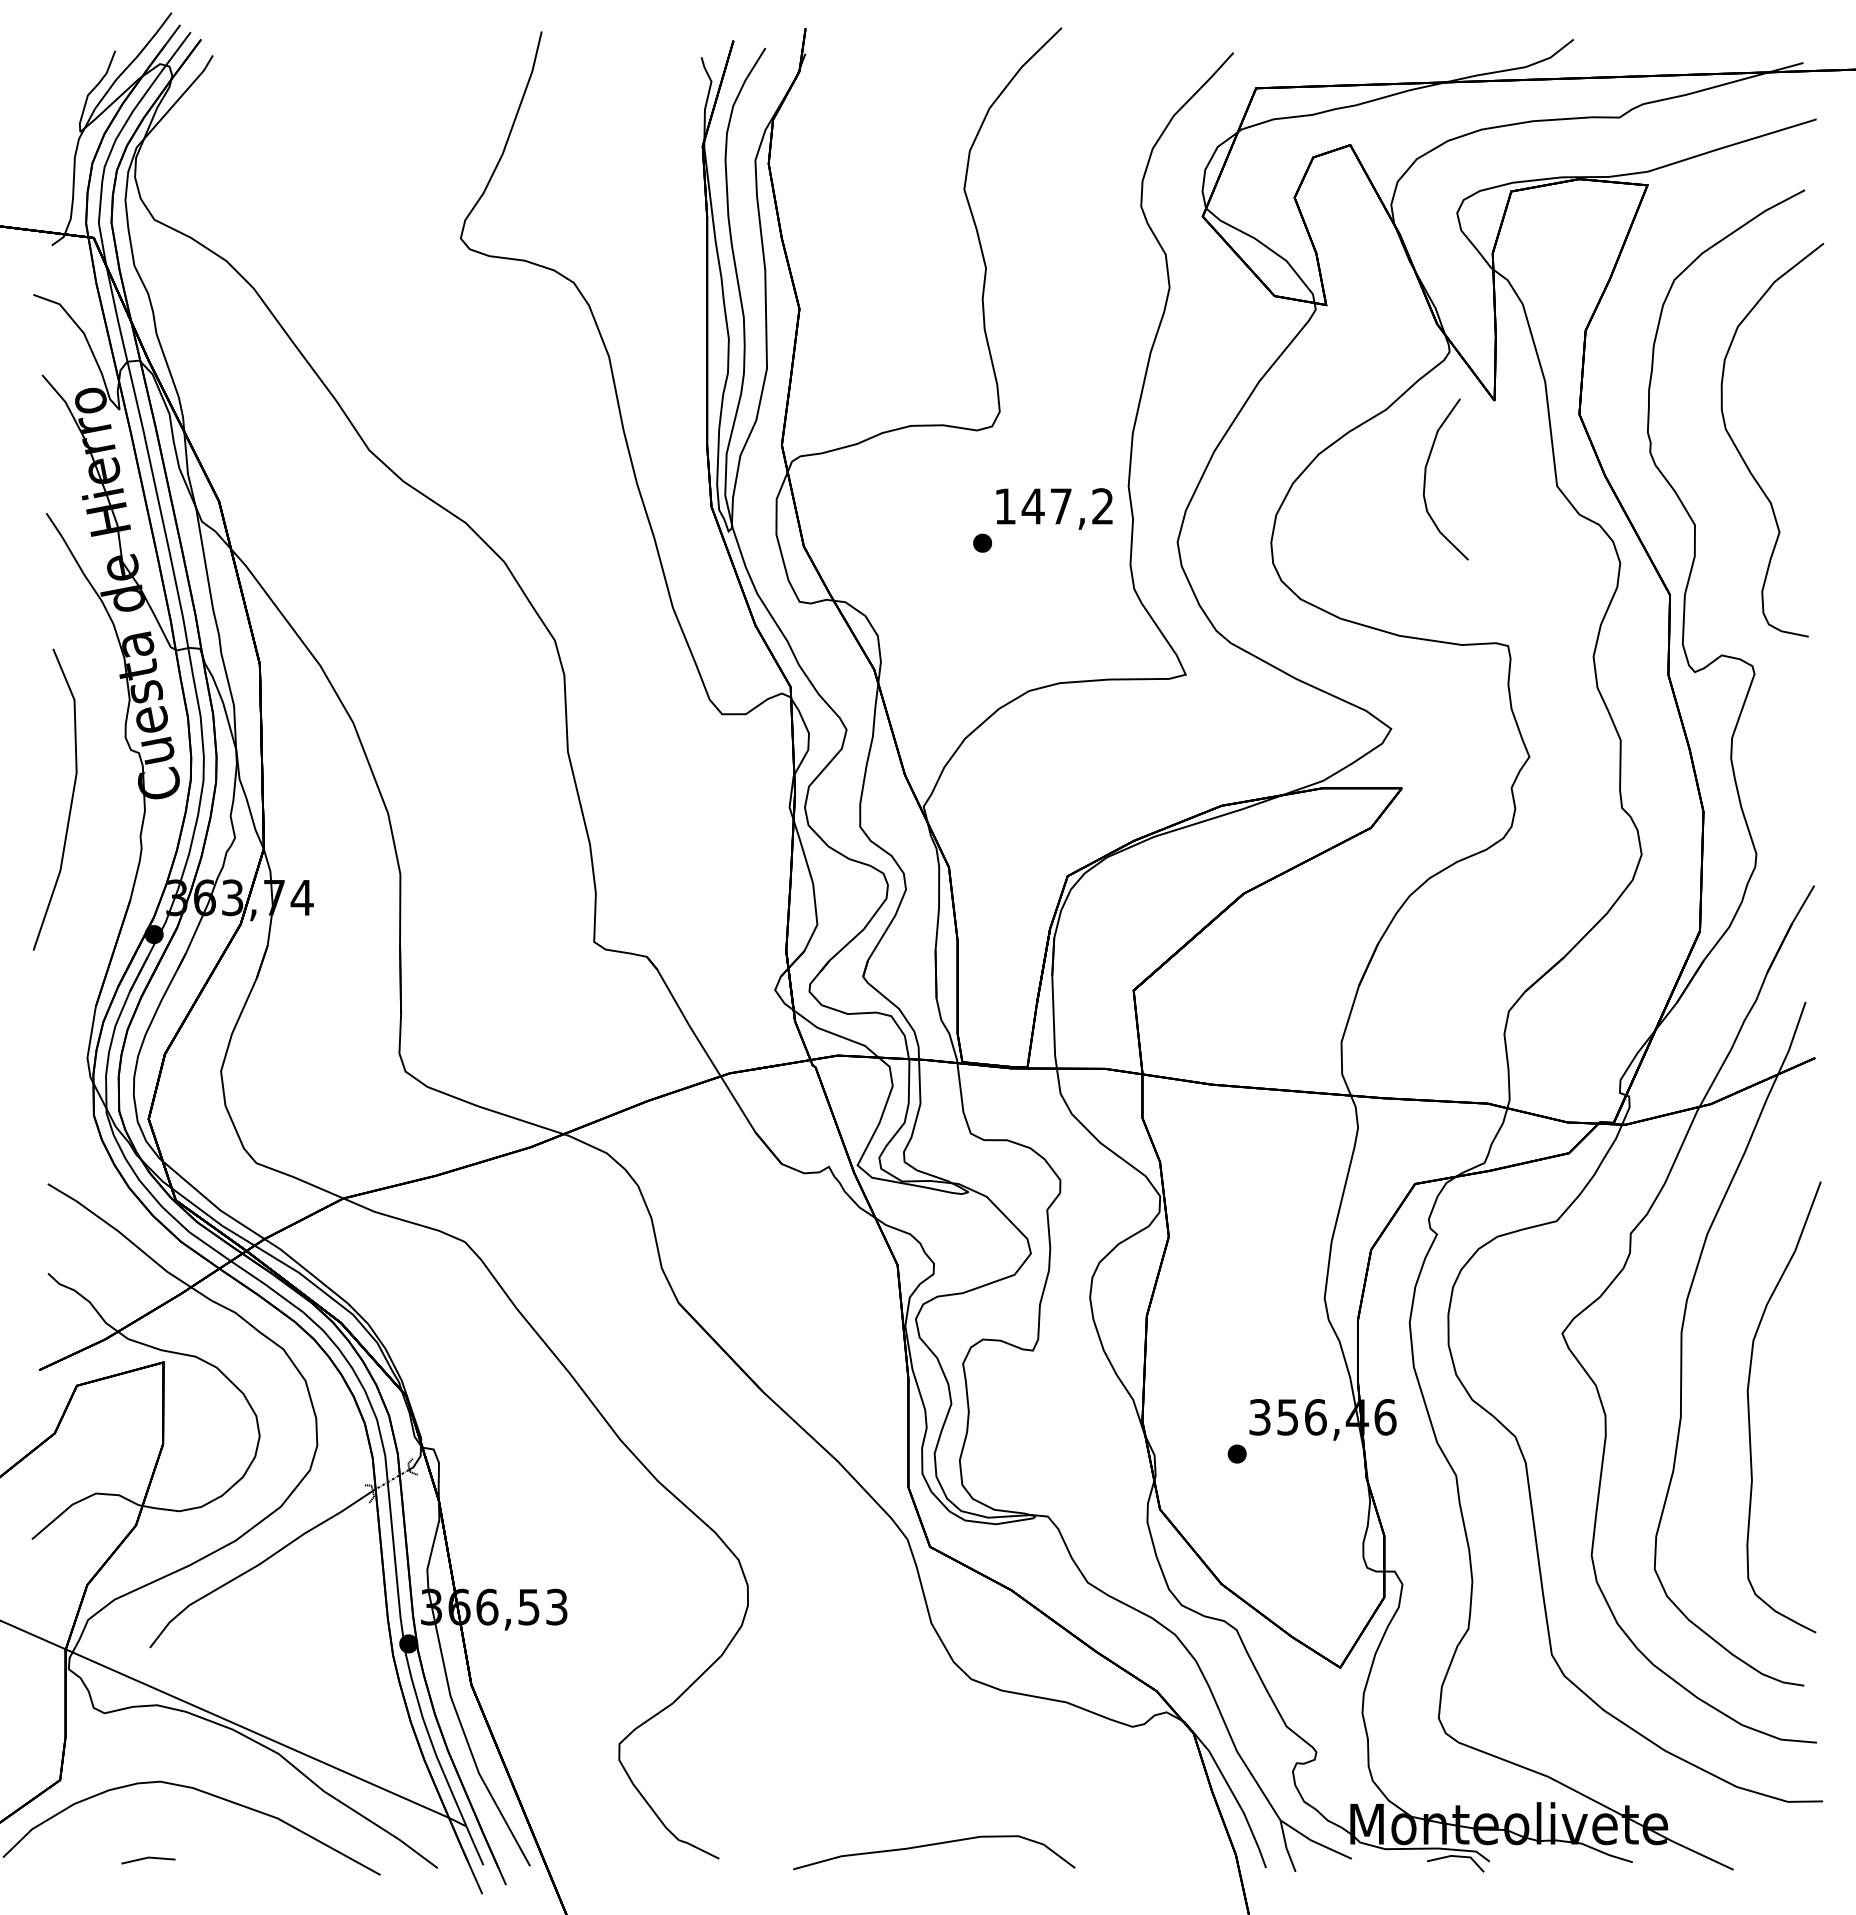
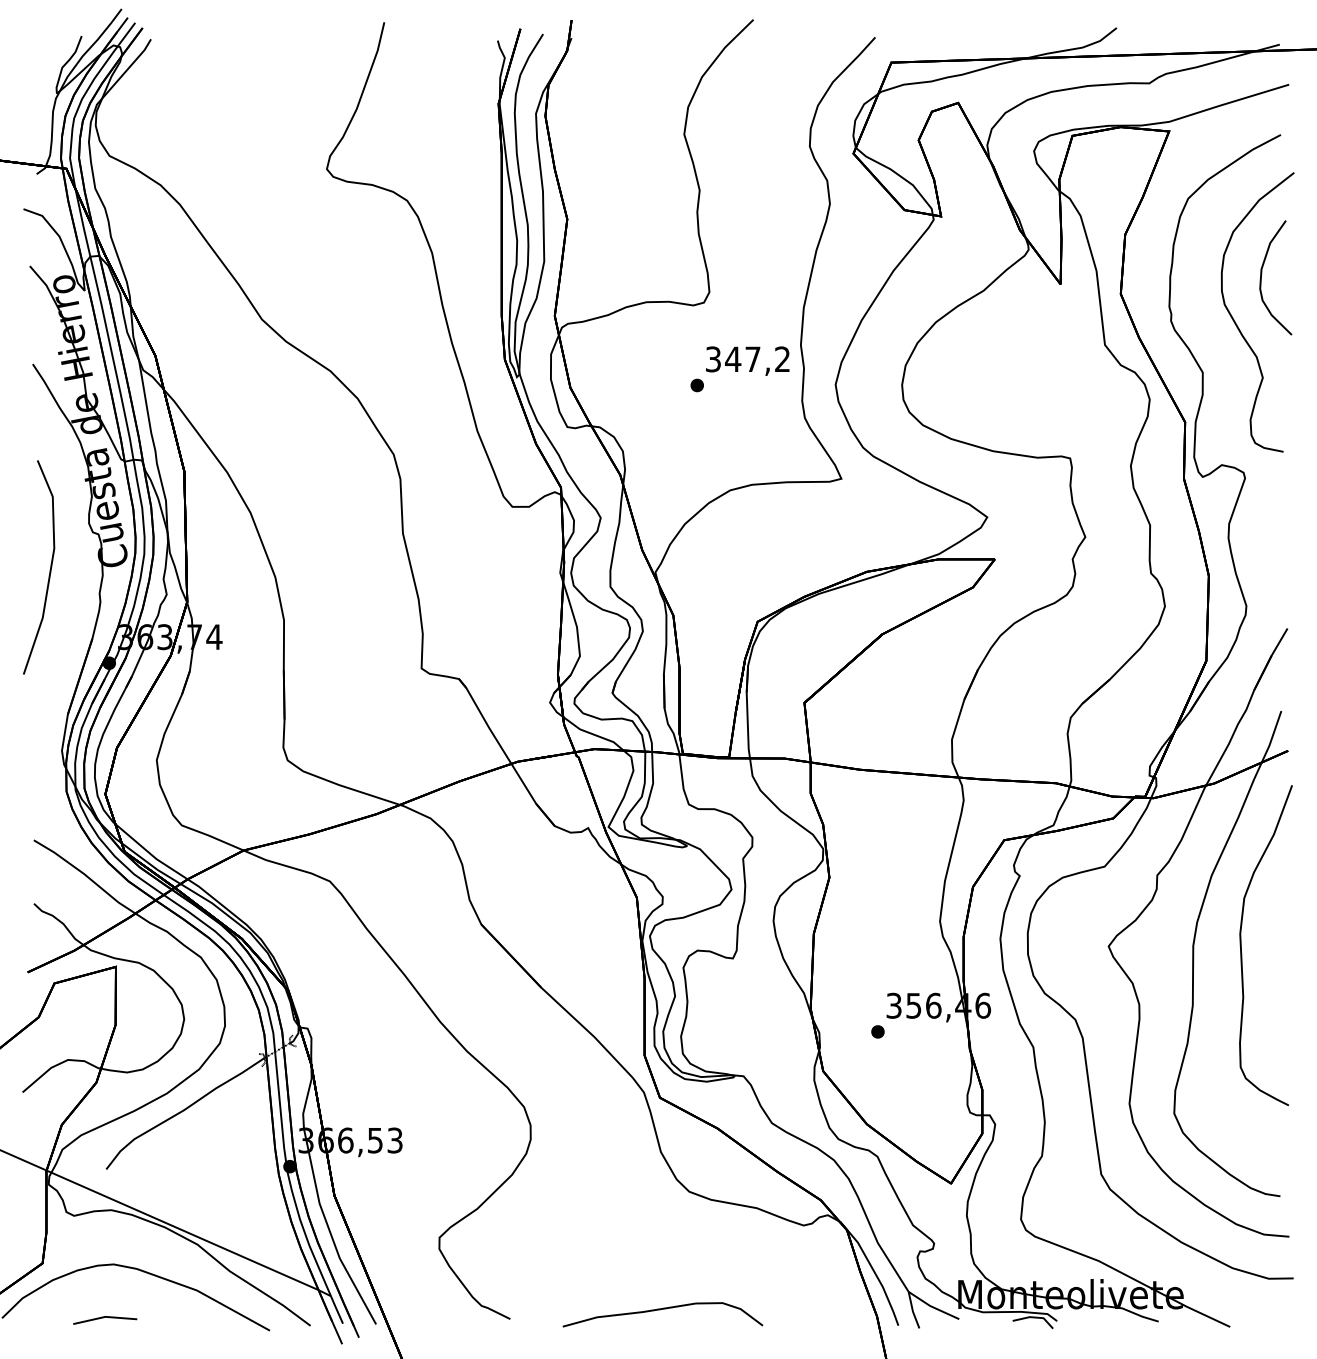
part: (1426, 474) -> (1262, 274), moved
text: (1005, 506) -> (713, 359), 147,2 -> 347,2
part: (1749, 1407) -> (1241, 945), moved
part: (148, 1860) -> (105, 1320), size x1.67

